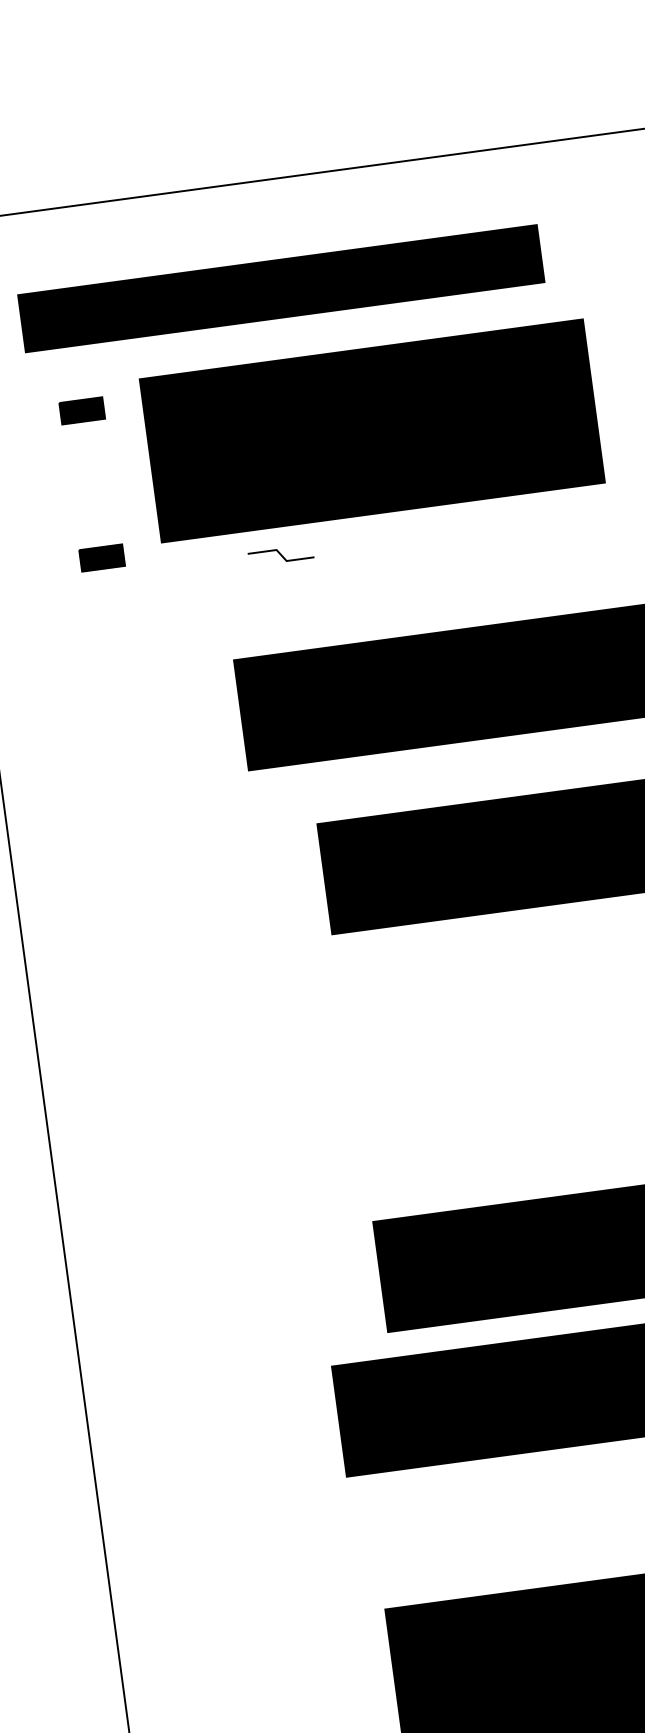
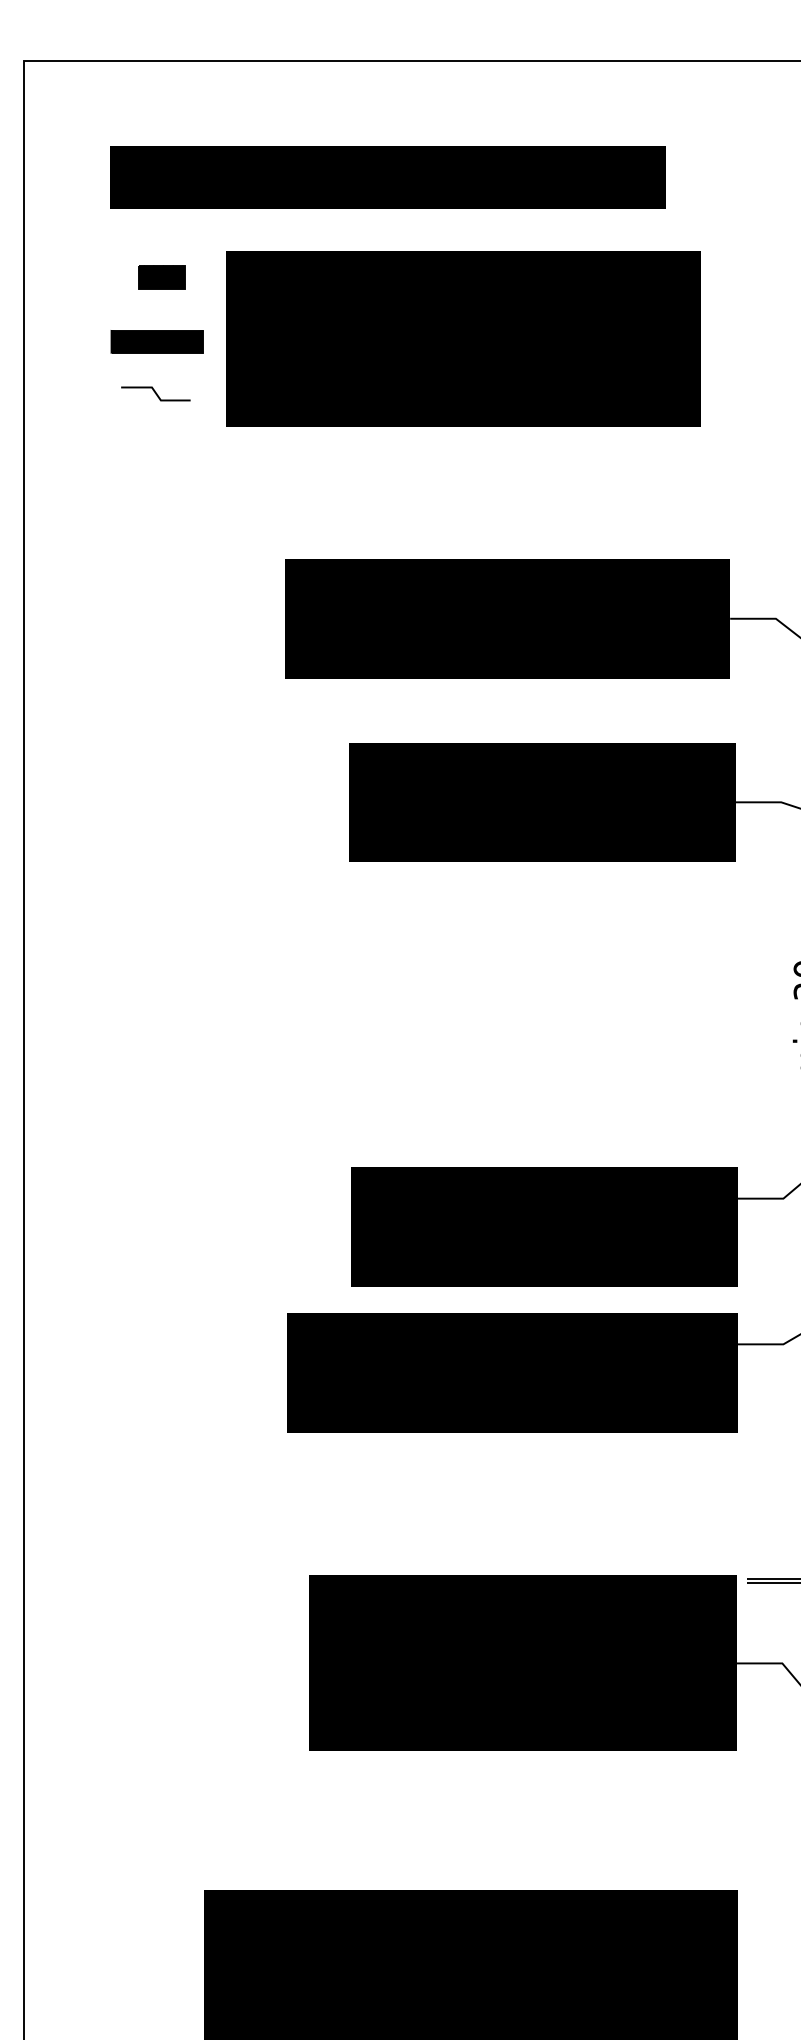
part: (85, 471) -> (156, 341), added
line: (280, 555) -> (155, 393), moved
part: (101, 558) -> (161, 434), removed

